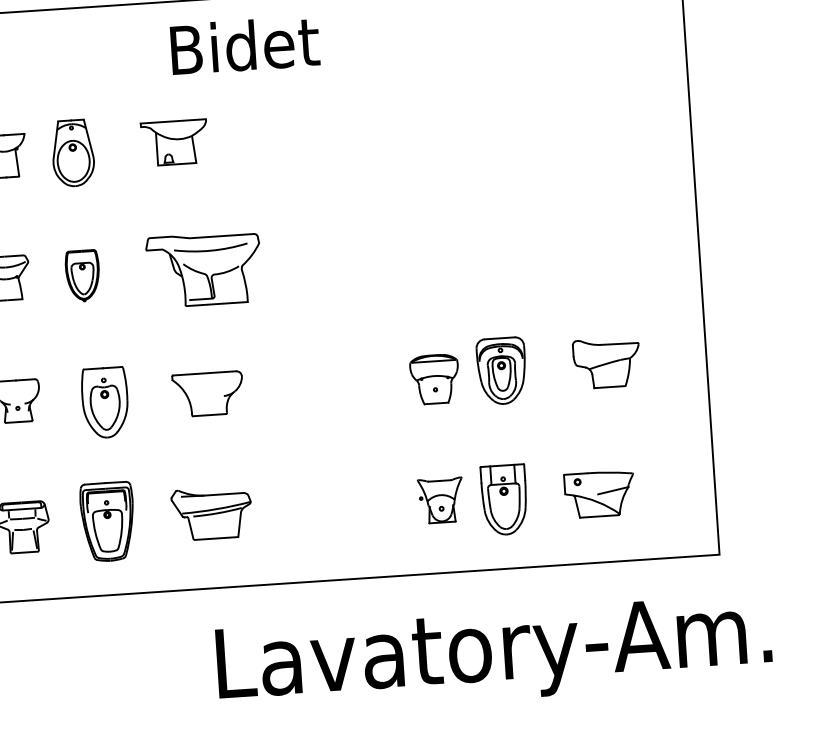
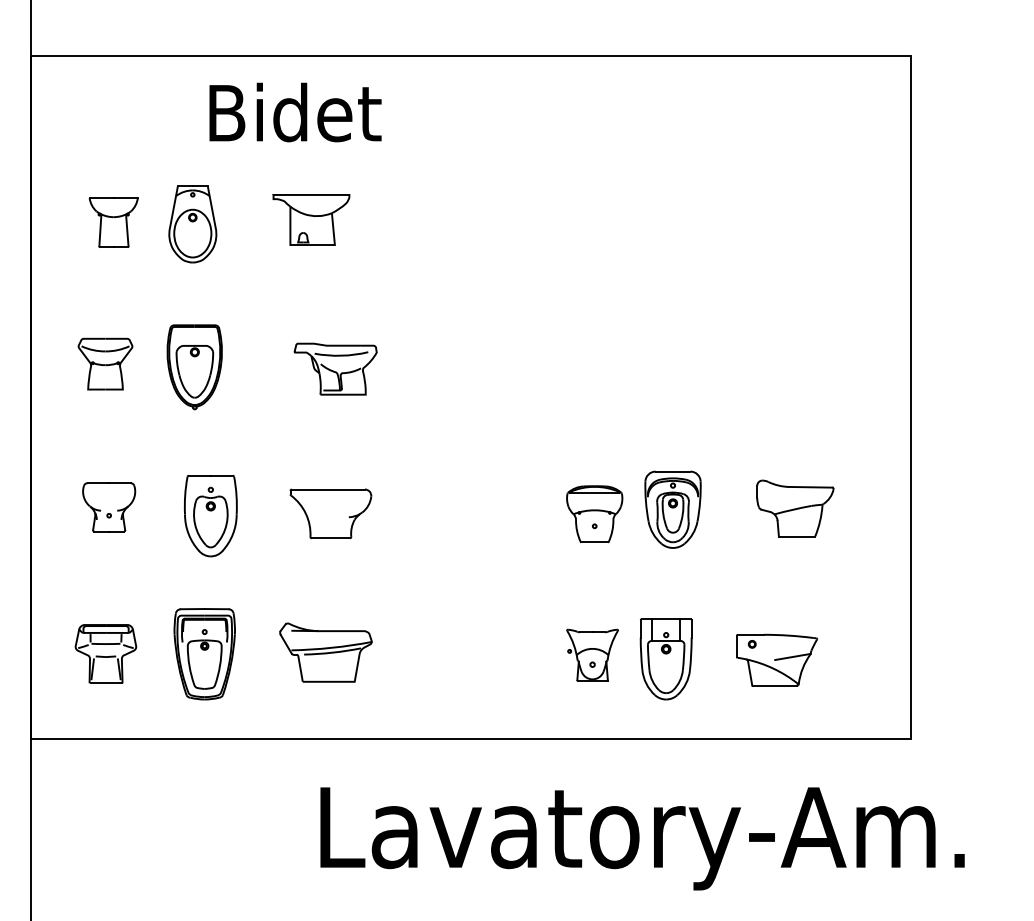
text: (245, 45) -> (295, 112), moved
part: (203, 269) -> (335, 368), size x0.62
part: (82, 276) -> (194, 367), size x1.43

